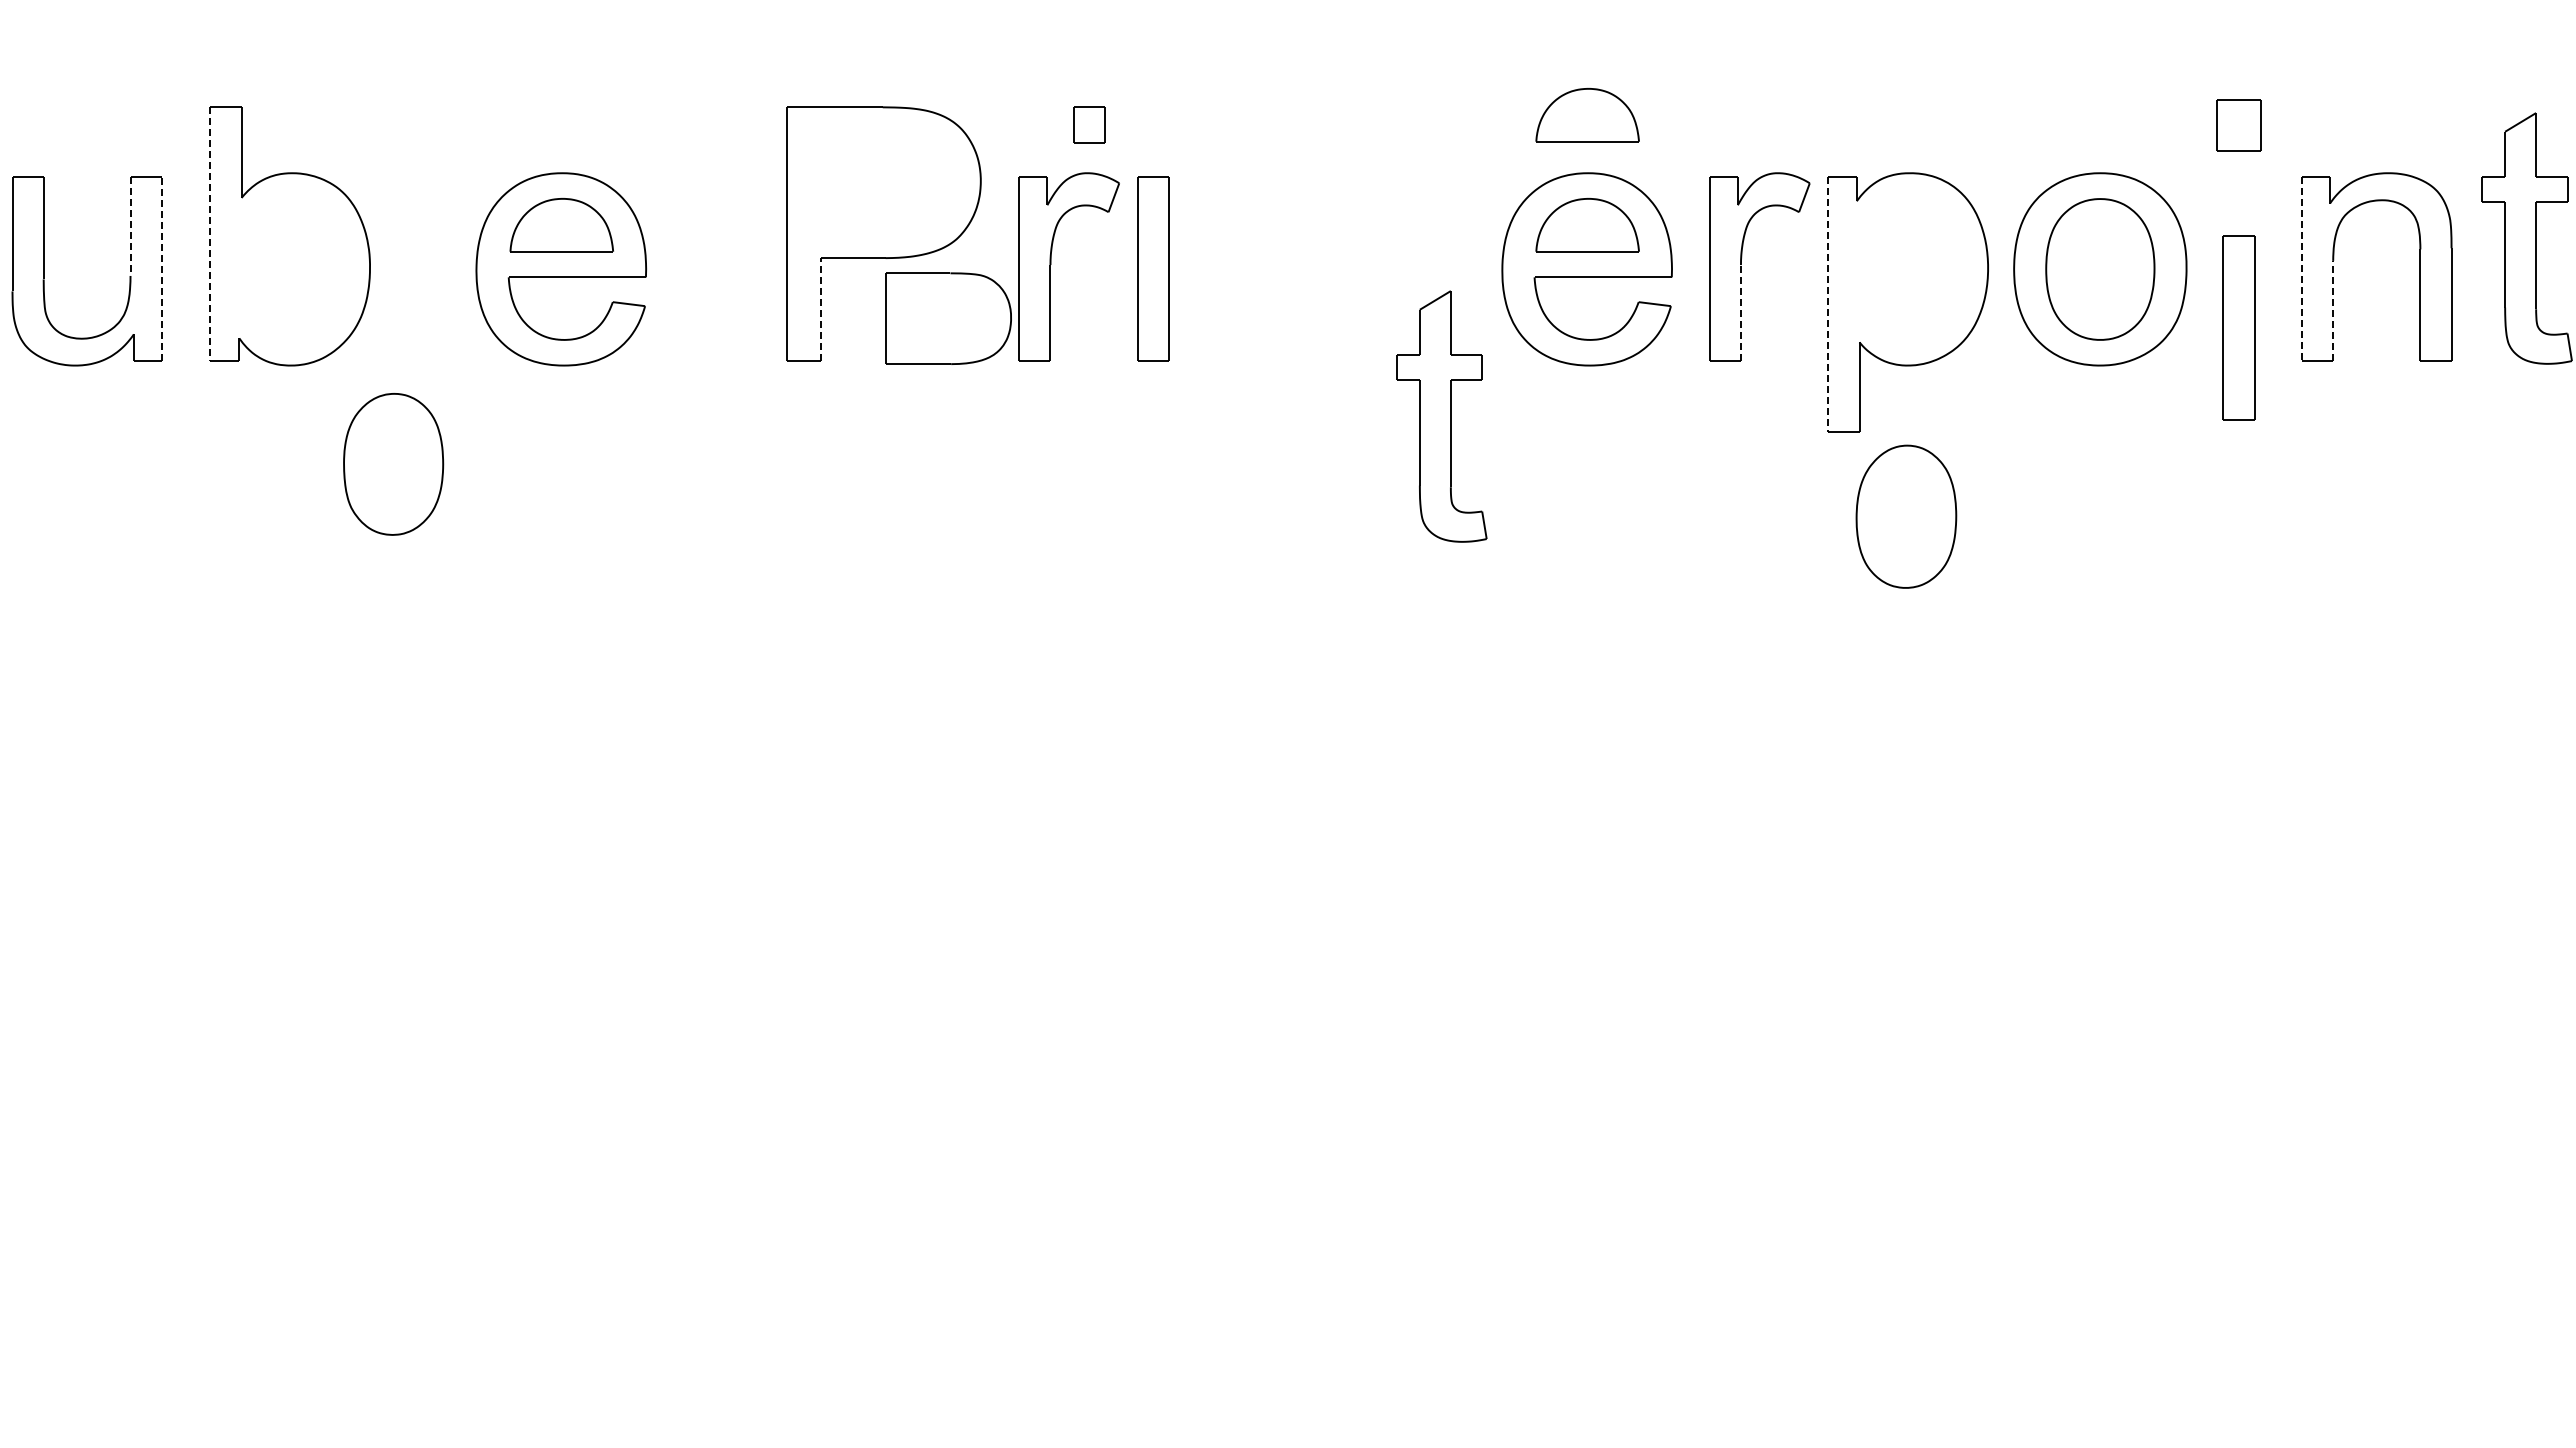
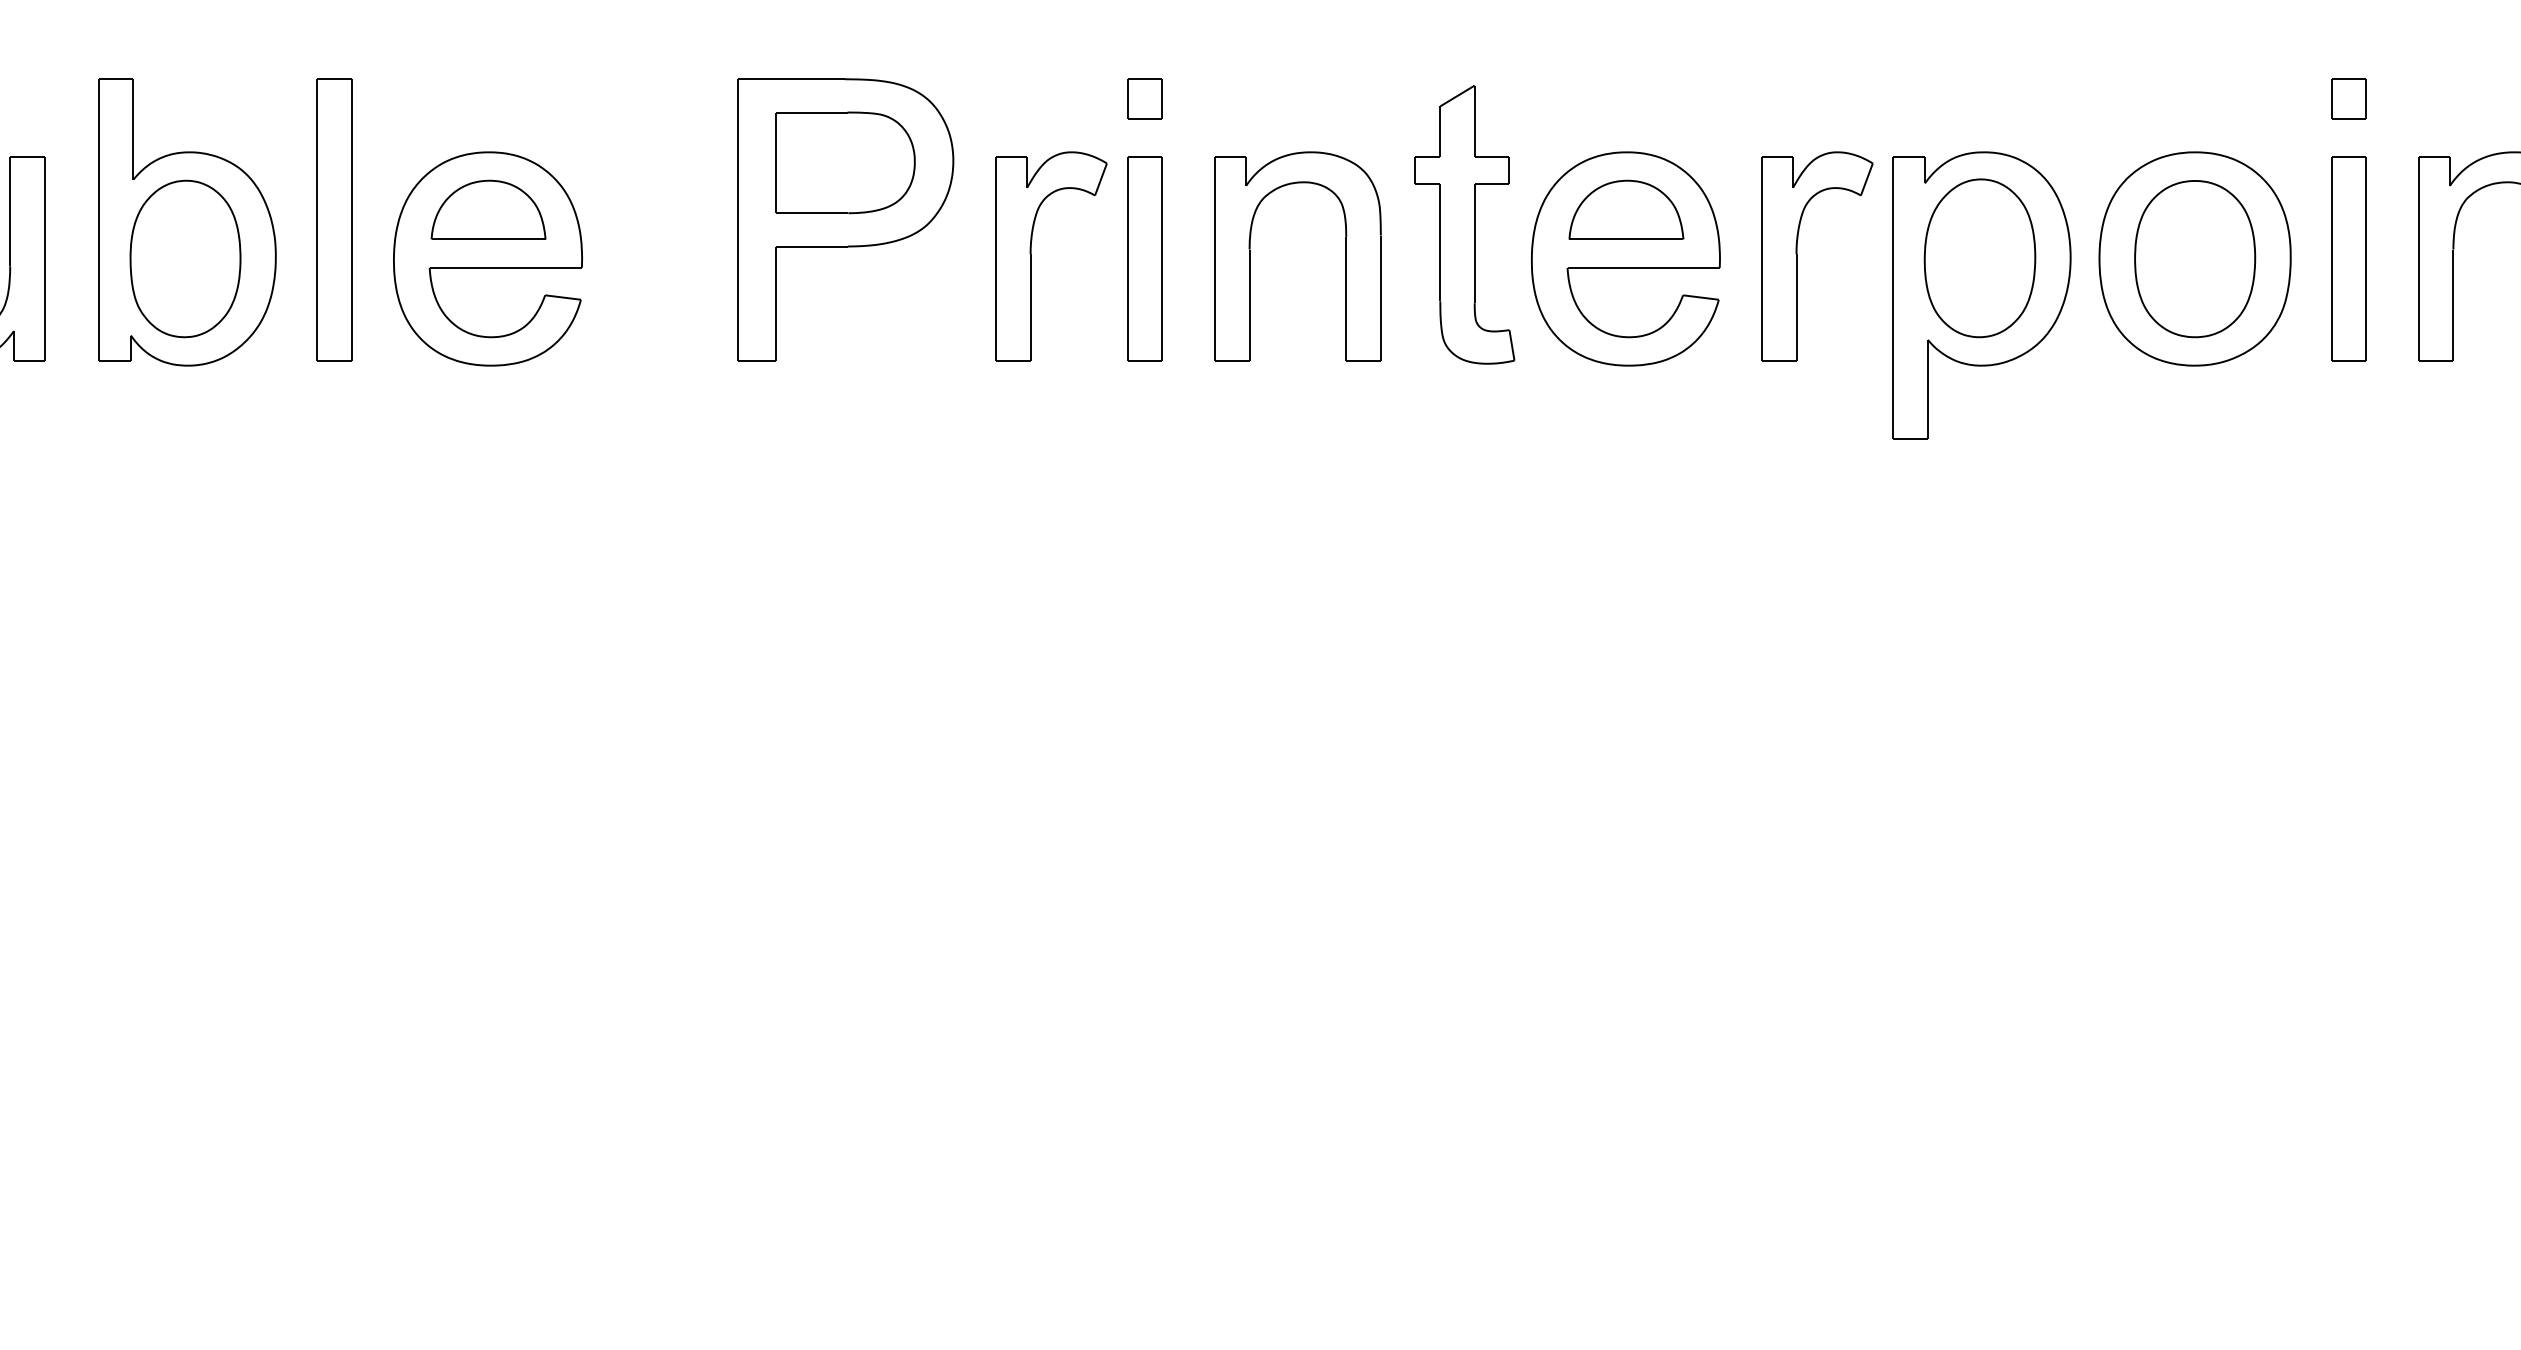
part: (1587, 115) -> (1626, 88), removed
part: (1089, 124) -> (1144, 98), moved
part: (2238, 124) -> (2348, 98), size x0.71
line: (130, 227) -> (10, 212), dashed -> solid
part: (422, 233) -> (334, 219), added
line: (210, 234) -> (98, 220), dashed -> solid
part: (1248, 266) -> (1250, 255), added
line: (161, 268) -> (44, 258), dashed -> solid
line: (2301, 269) -> (2418, 259), dashed -> solid
line: (1828, 305) -> (1893, 299), dashed -> solid
line: (820, 309) -> (775, 303), dashed -> solid
line: (2333, 310) -> (2453, 304), dashed -> solid
line: (1740, 312) -> (1795, 306), dashed -> solid
part: (948, 318) -> (845, 162), moved
part: (2238, 327) -> (2348, 258), moved
part: (1441, 416) -> (1464, 224), moved
part: (393, 464) -> (185, 259), moved
part: (1906, 516) -> (1980, 258), moved

